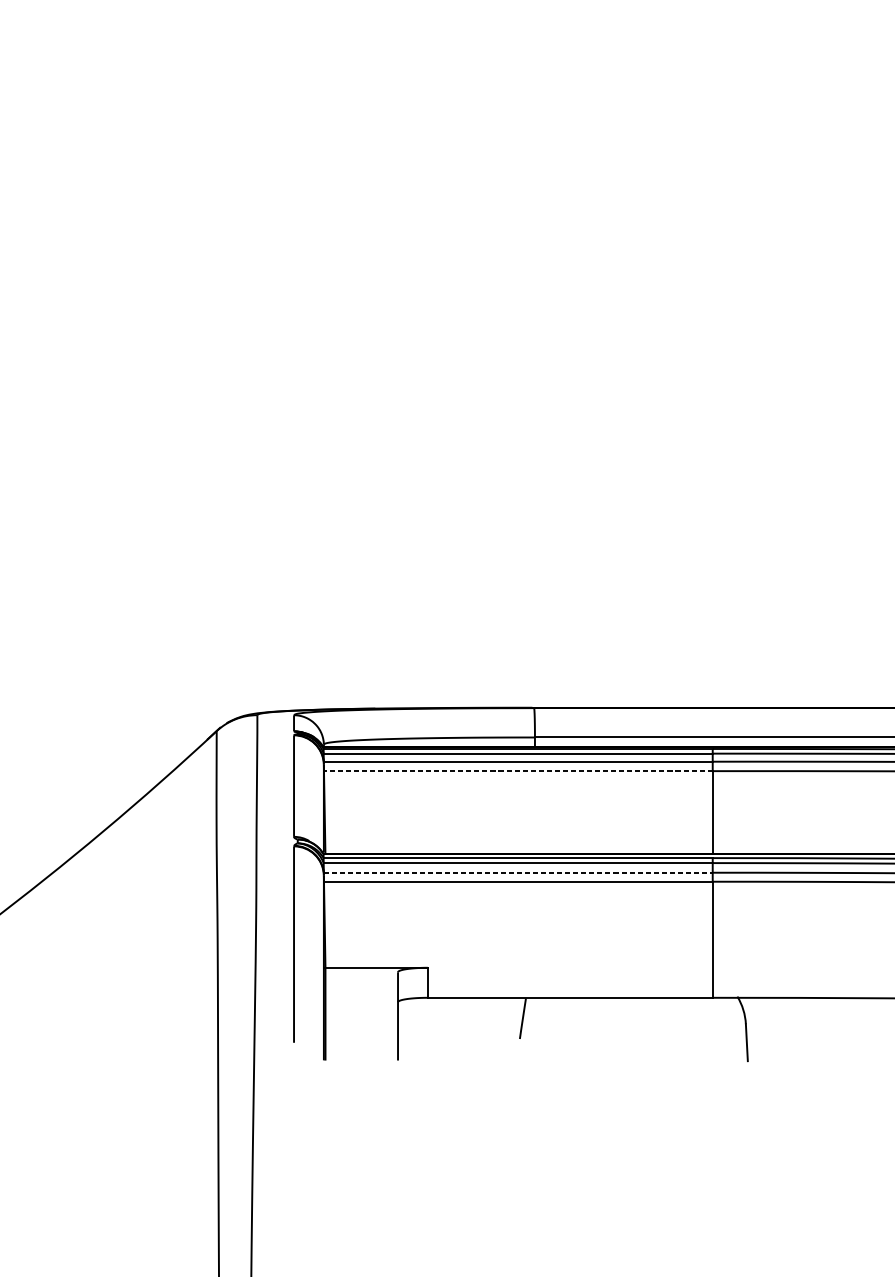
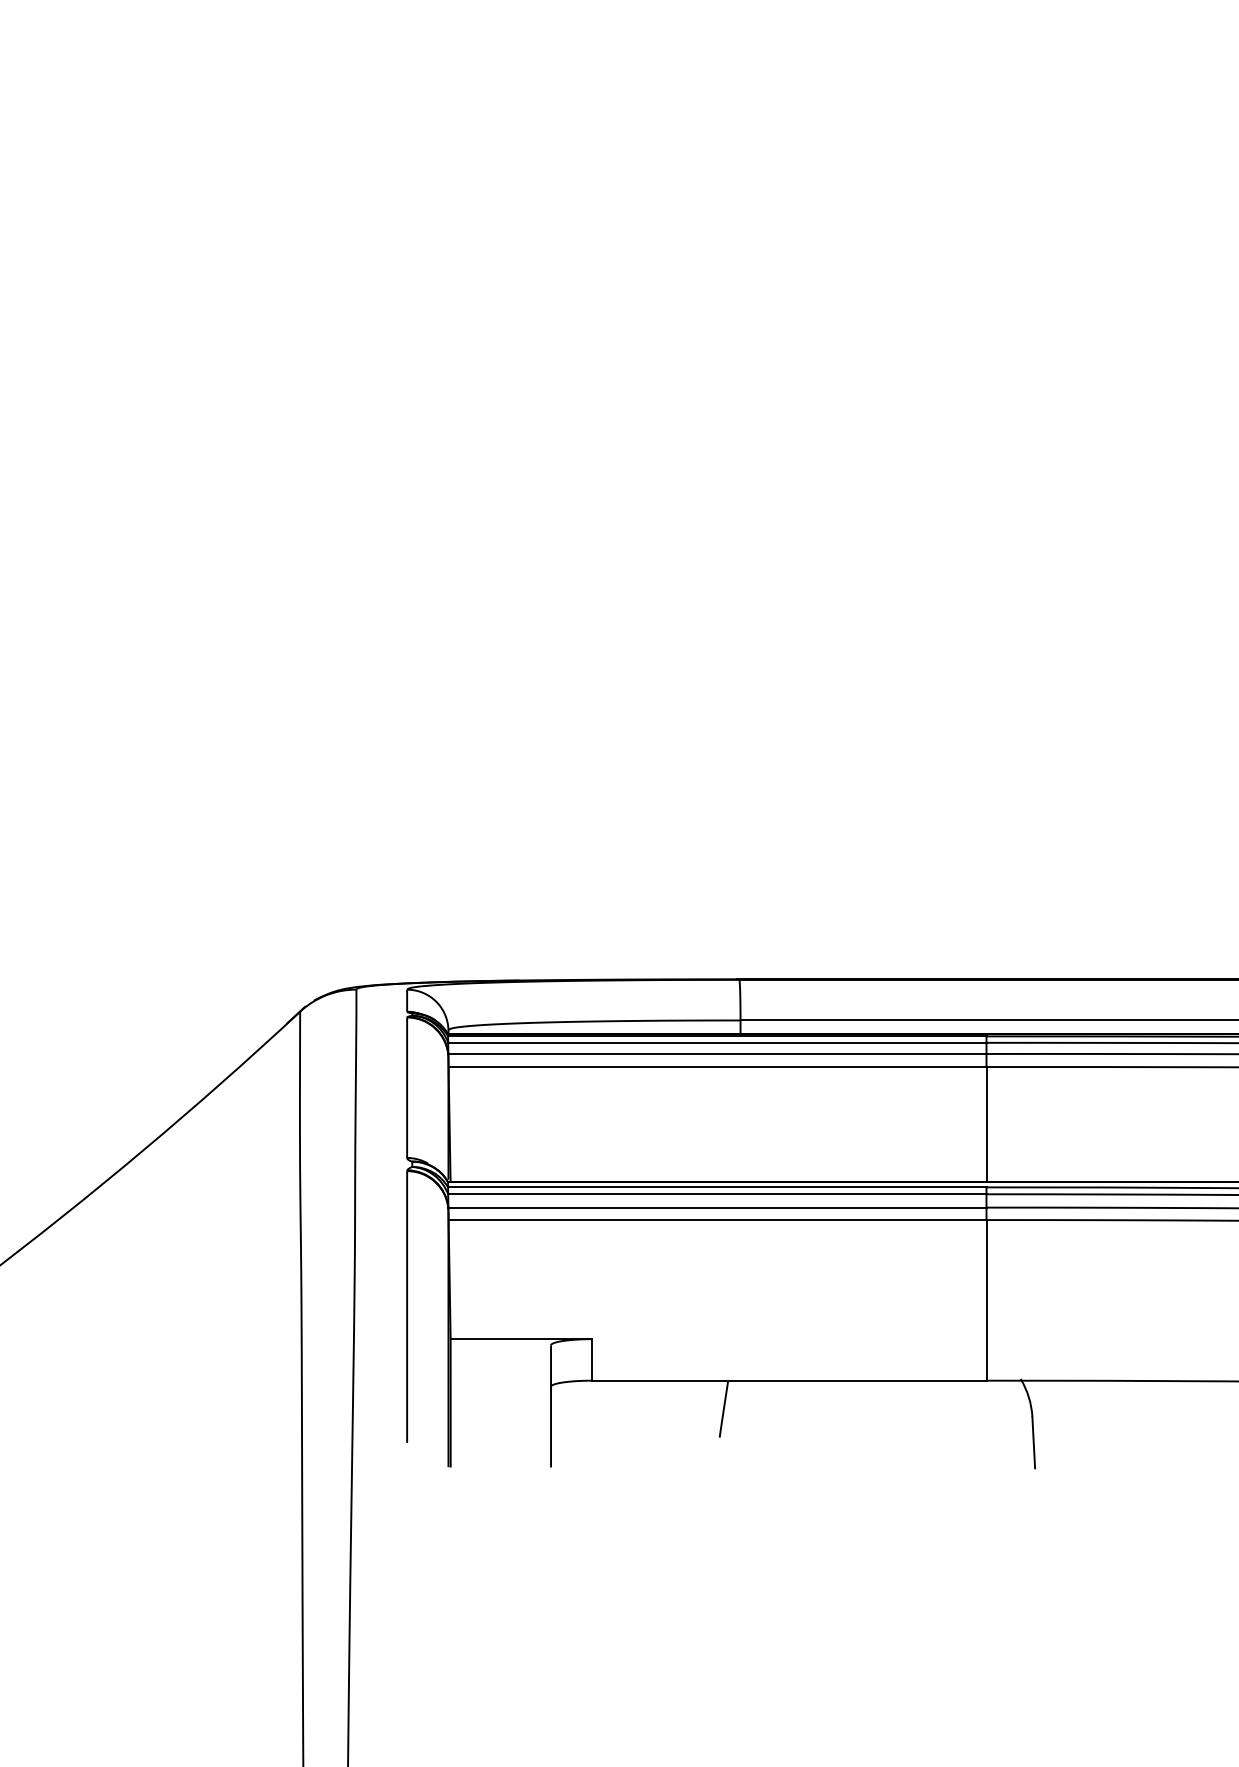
line: (518, 771) -> (717, 1067), dashed -> solid
line: (518, 872) -> (717, 1207), dashed -> solid

